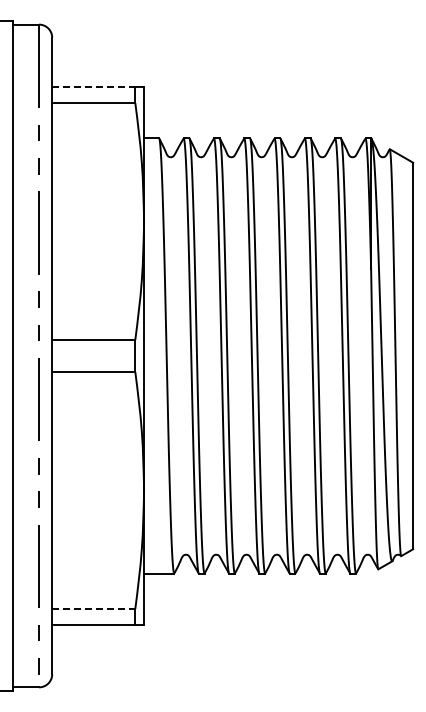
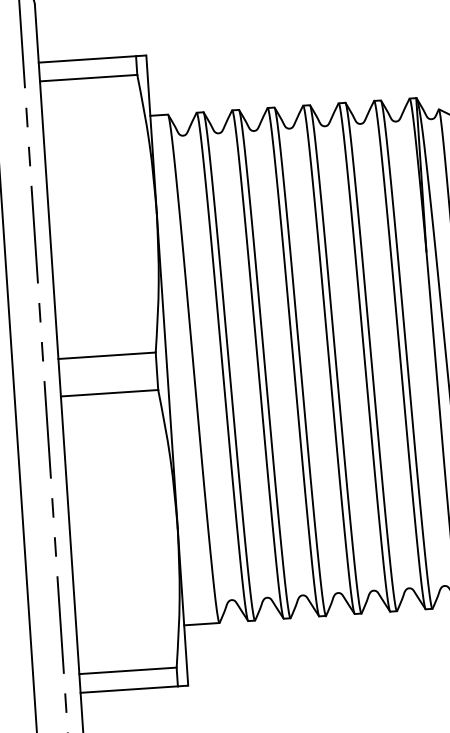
line: (93, 86) -> (87, 58), dashed -> solid
line: (93, 609) -> (127, 671), dashed -> solid

